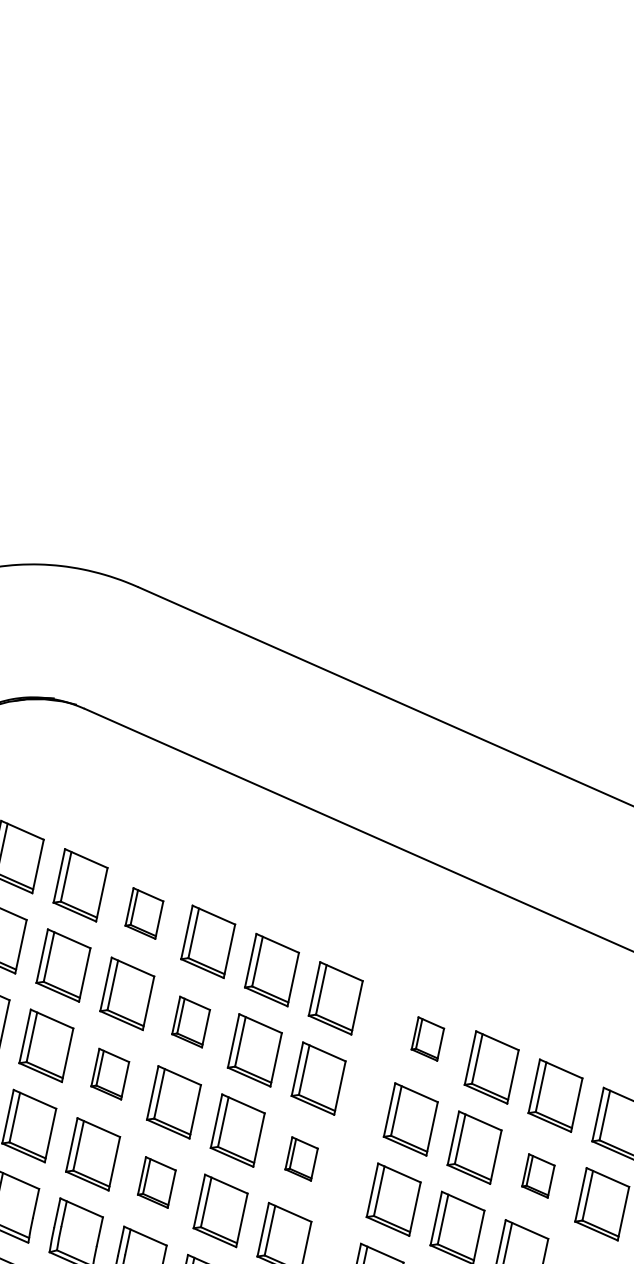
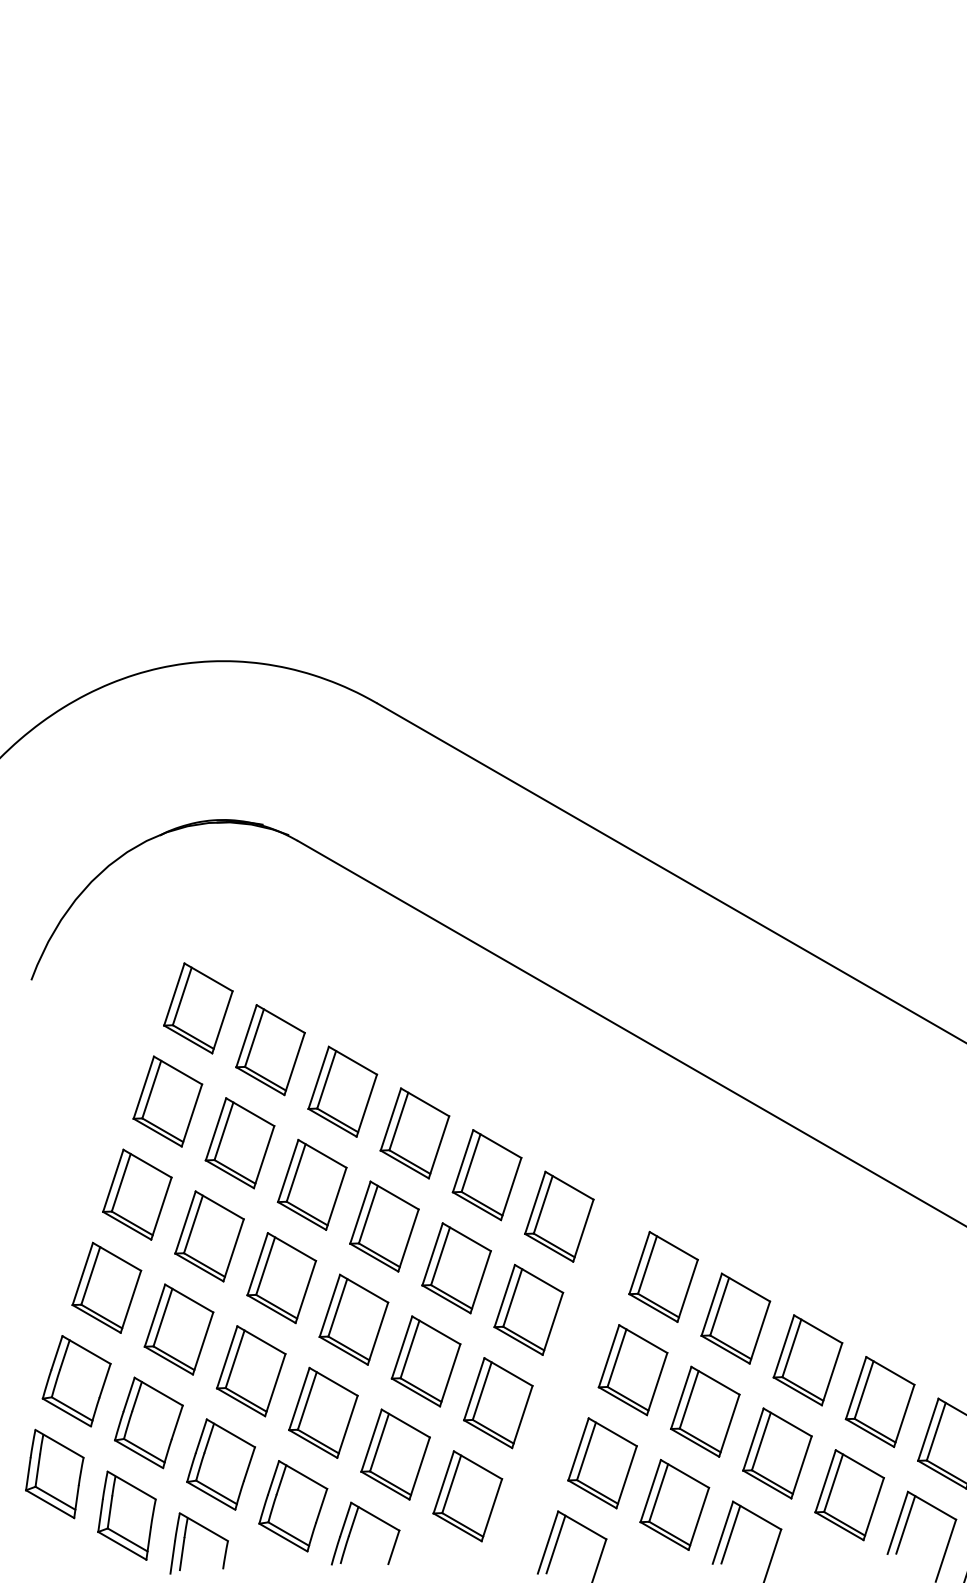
part: (144, 913) -> (342, 1091), size x1.43
part: (191, 1022) -> (384, 1226), size x1.43
part: (427, 1038) -> (663, 1276), size x1.67
part: (110, 1074) -> (281, 1278), size x1.43
part: (301, 1159) -> (498, 1403), size x1.67
part: (538, 1176) -> (777, 1453), size x1.67
part: (156, 1182) -> (323, 1412), size x1.43

